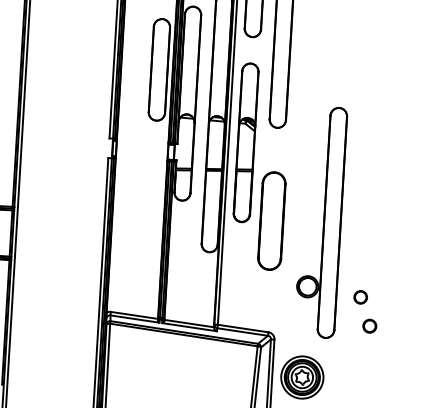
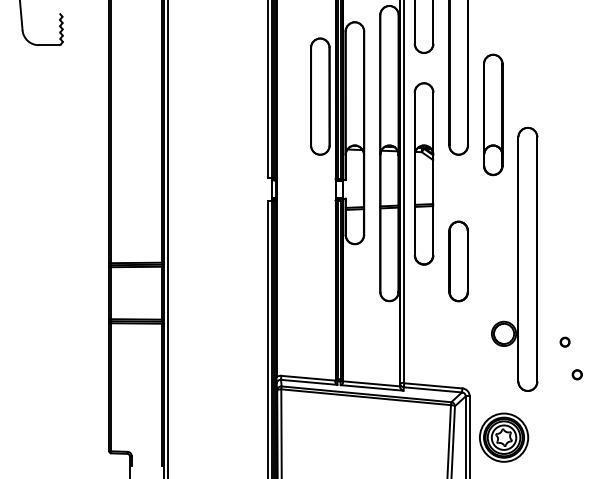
part: (309, 94) -> (493, 114), added
part: (271, 221) -> (458, 261), size x0.71
part: (360, 296) -> (564, 341), size x0.62
part: (368, 326) -> (576, 374), size x0.62

